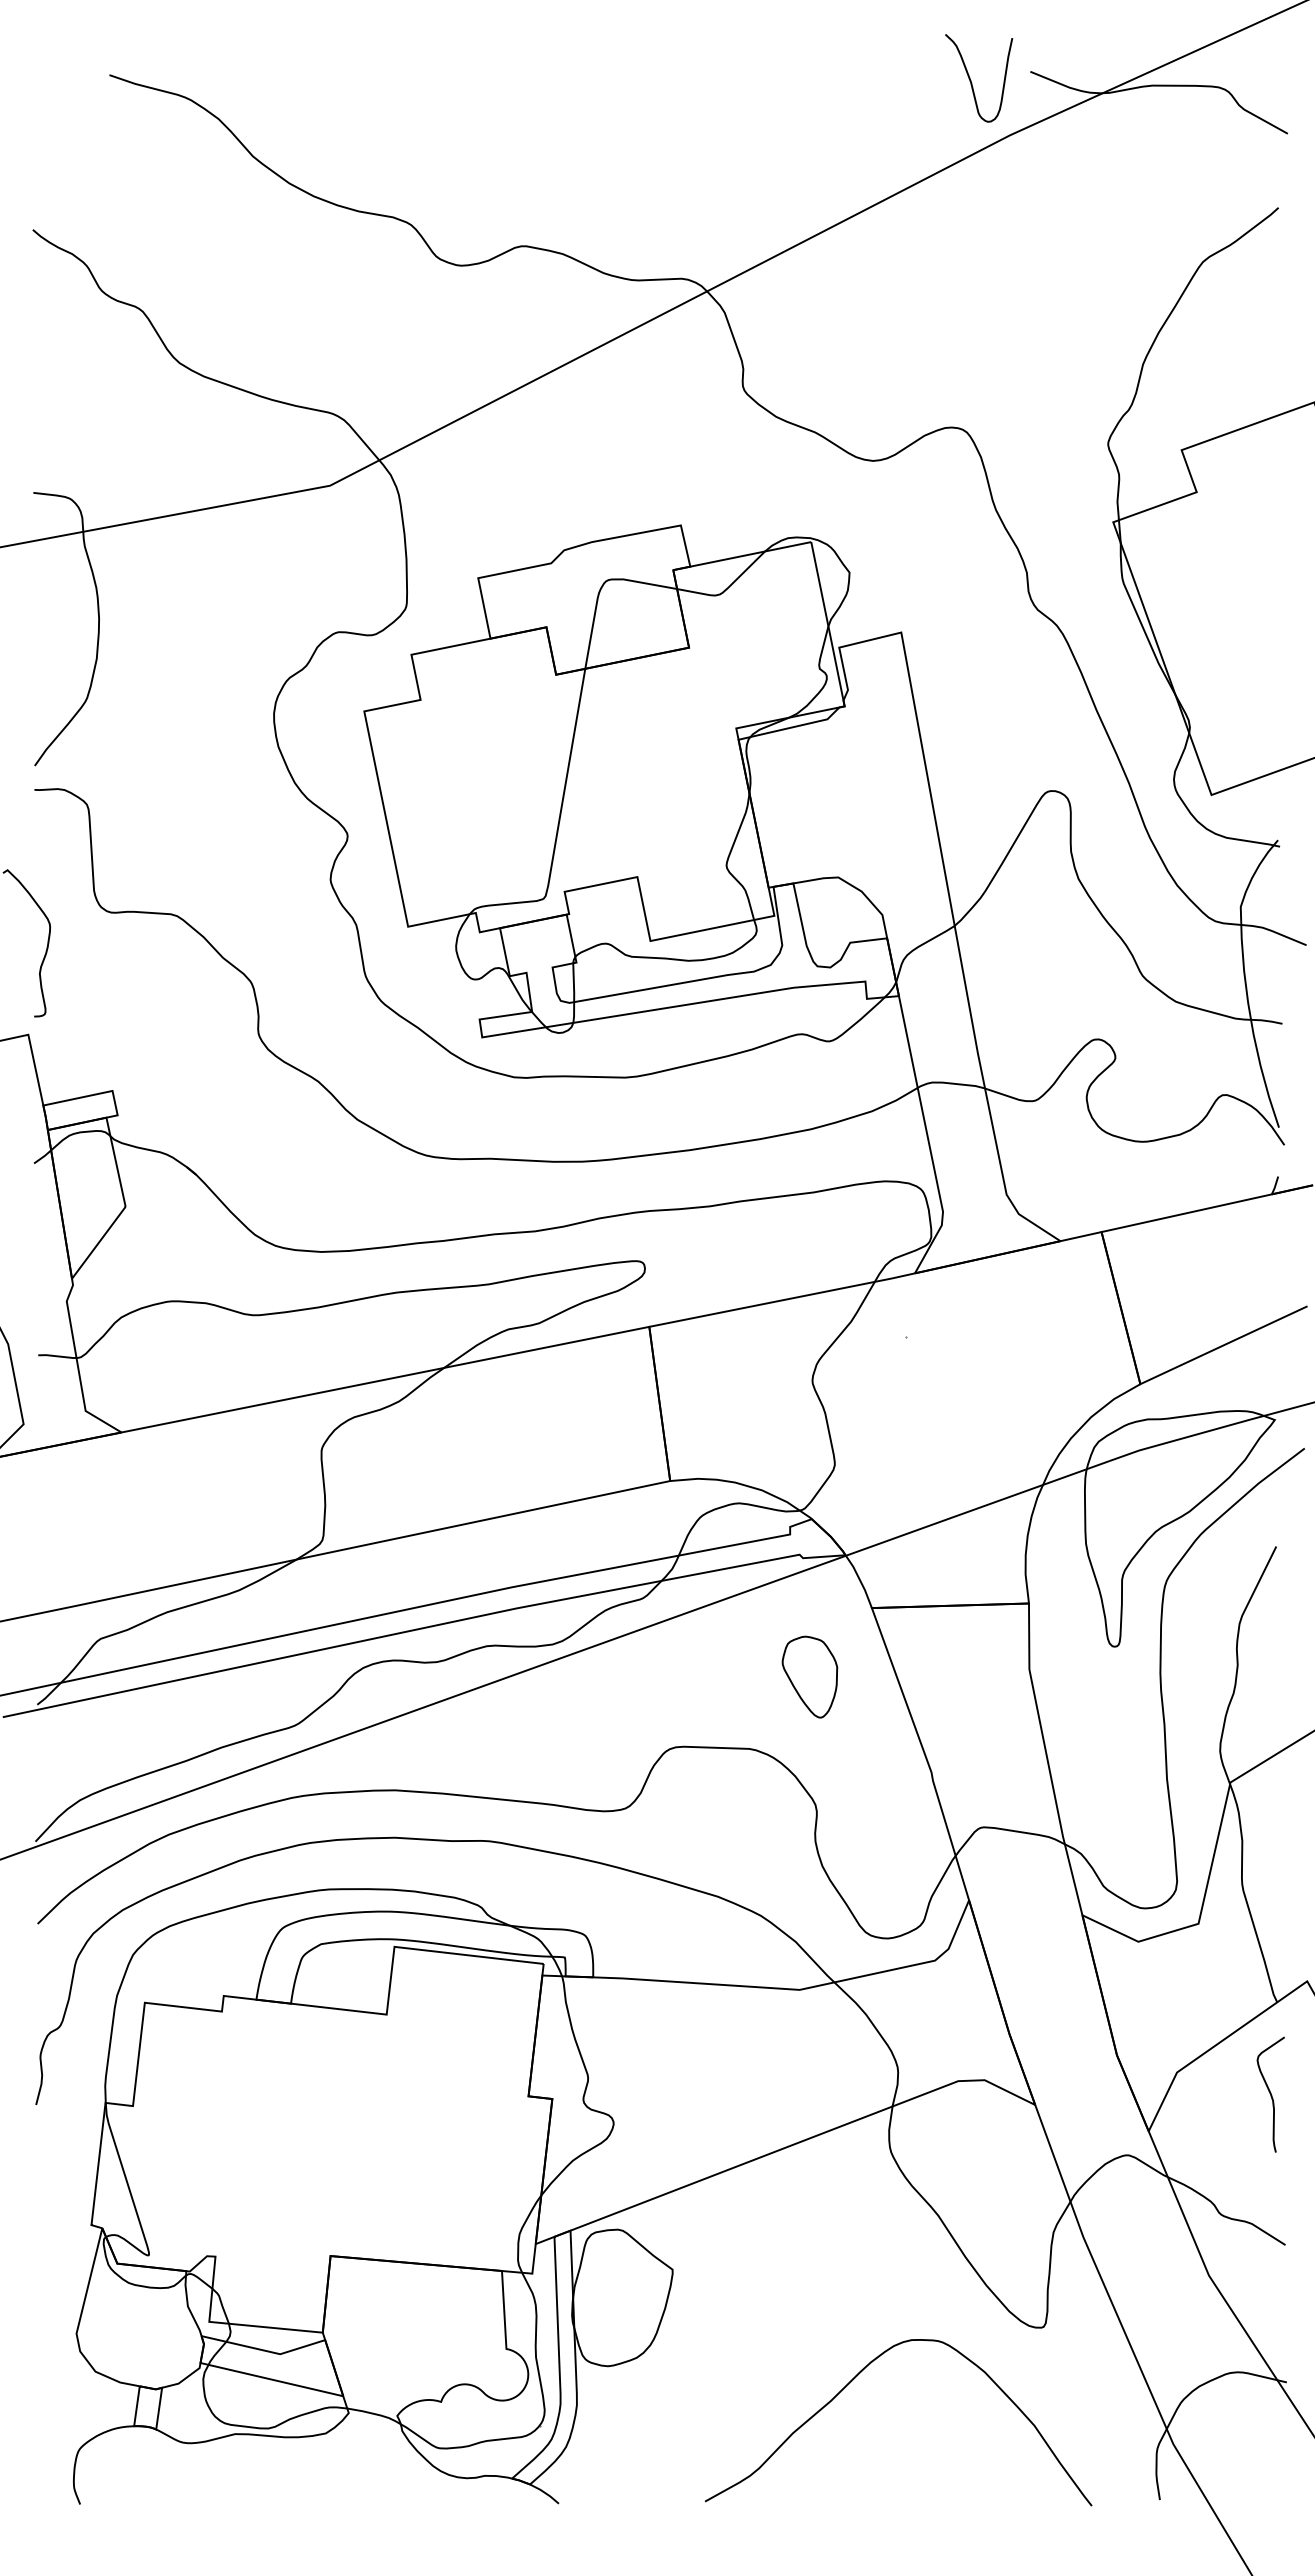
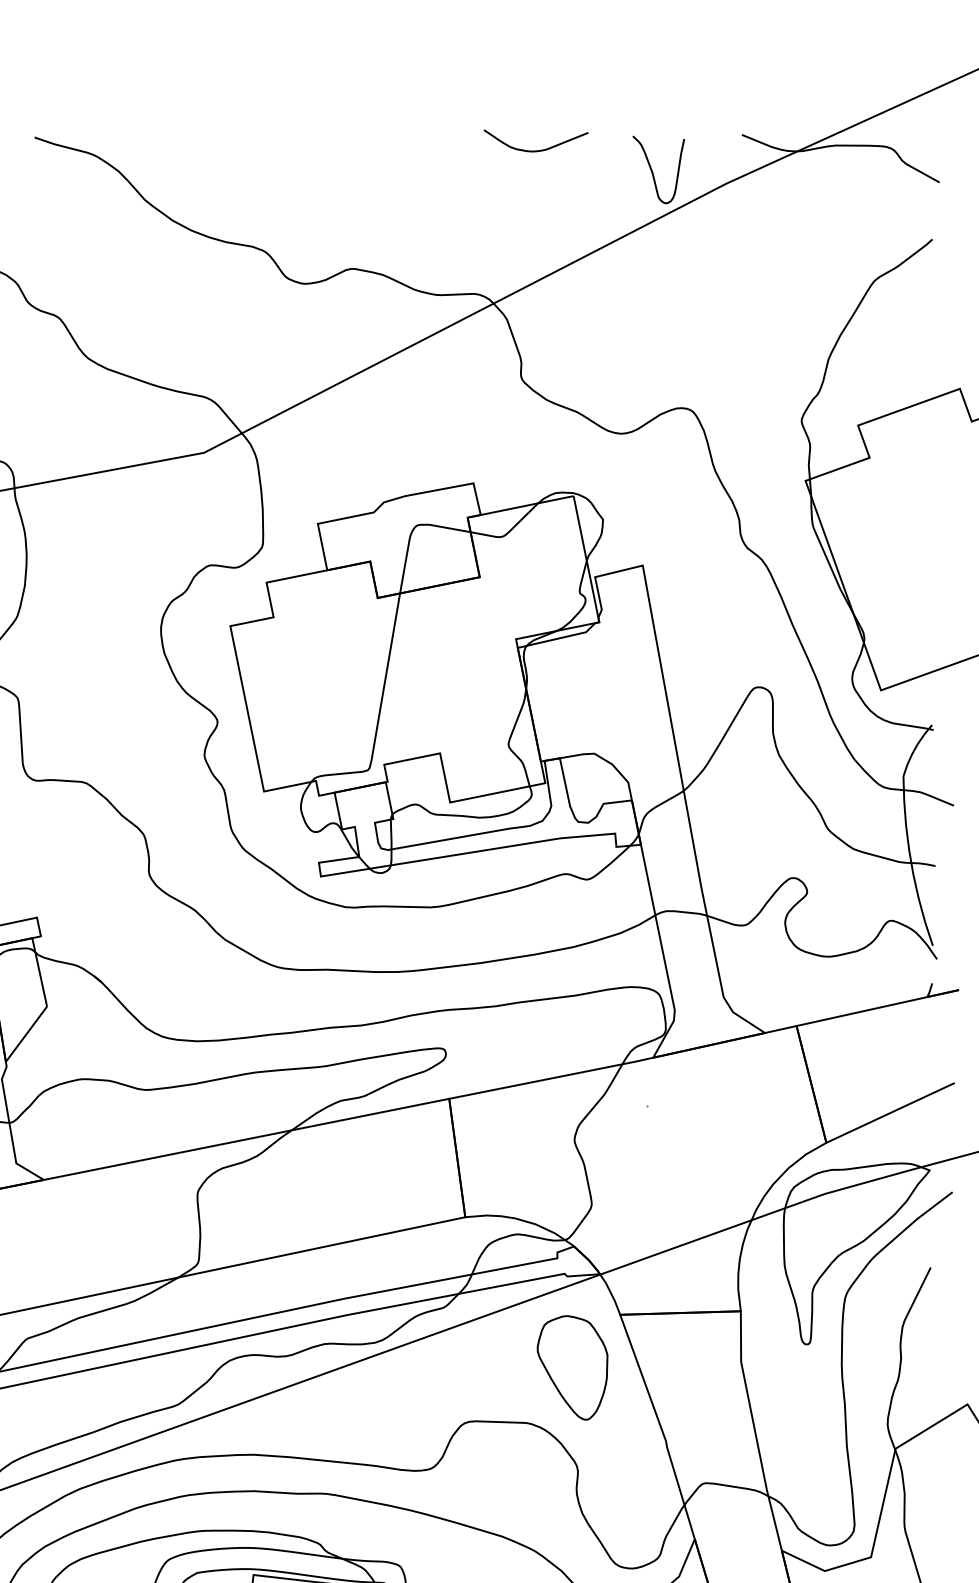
curve: (971, 80) -> (652, 171), moved
curve: (765, 91) -> (538, 150), added
part: (809, 1676) -> (572, 1367), size x1.67

